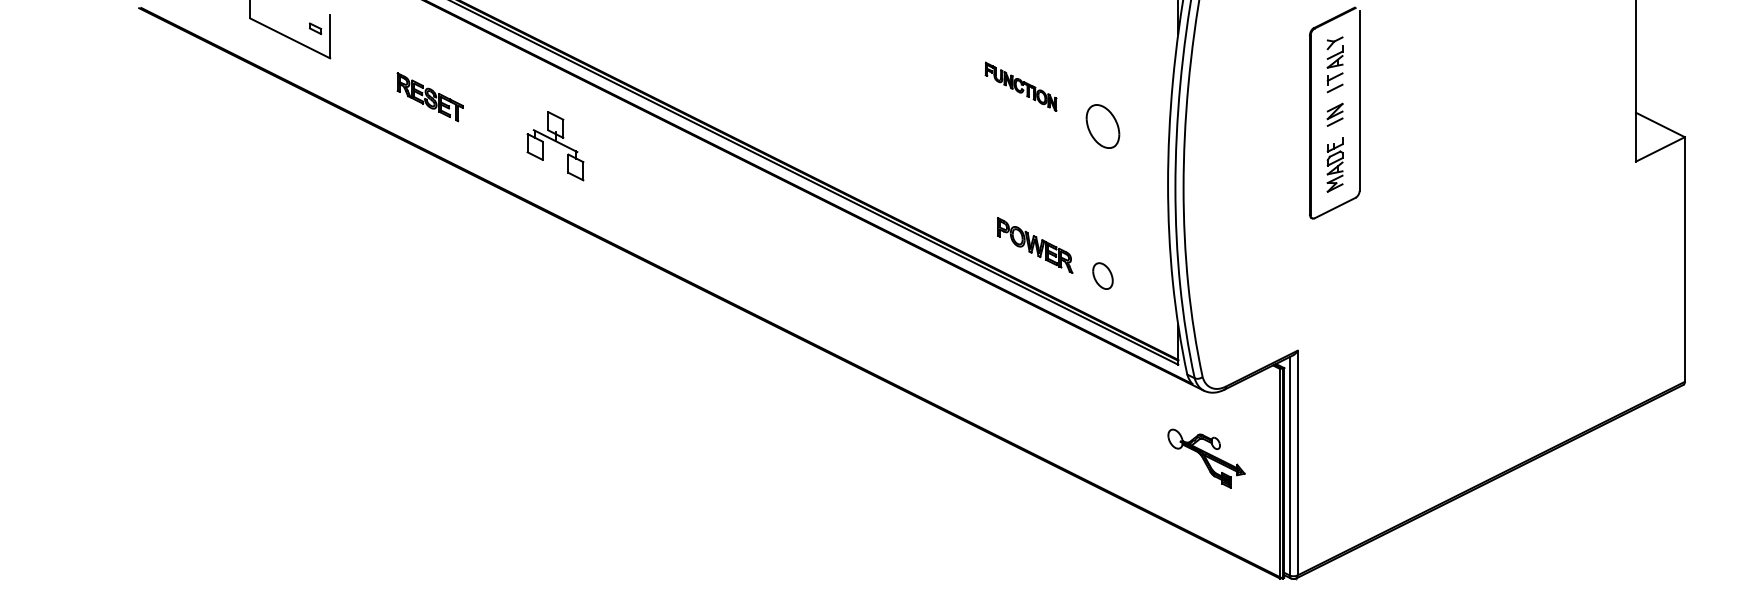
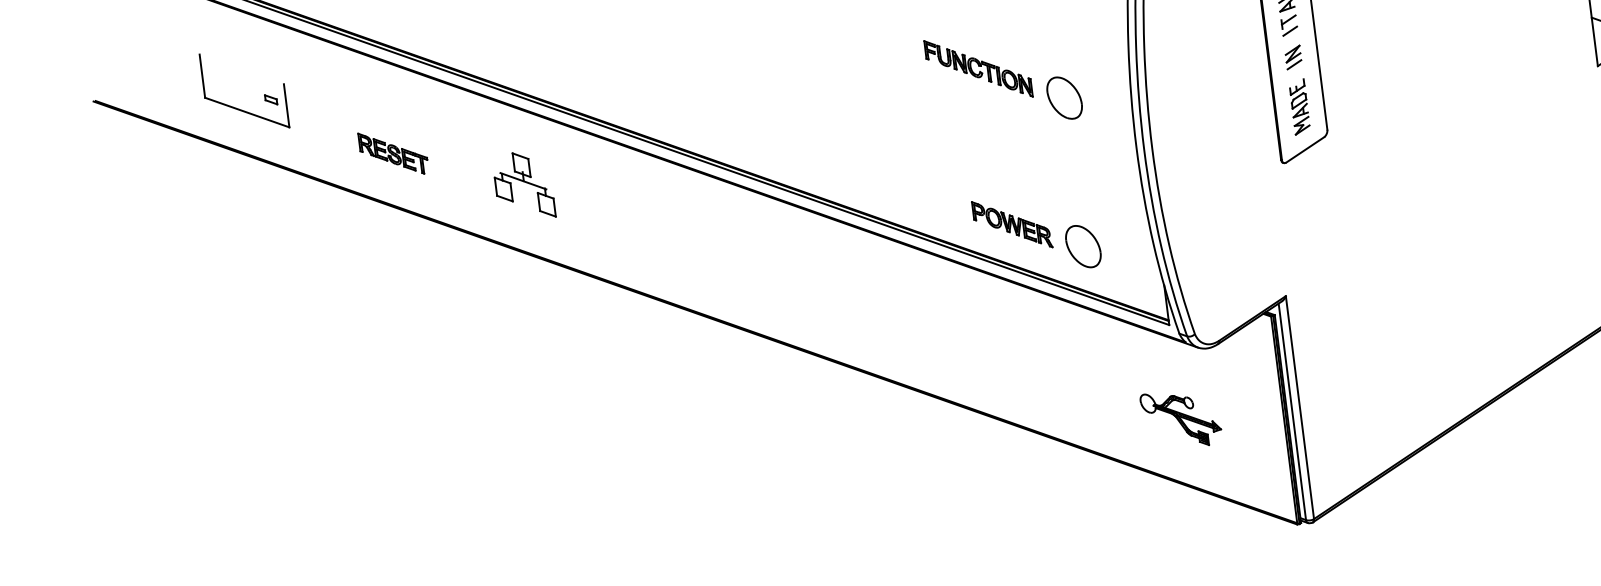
part: (1020, 86) -> (977, 68), size x1.43
part: (1102, 275) -> (1082, 245), size x1.67
part: (1206, 458) -> (1181, 419), moved

